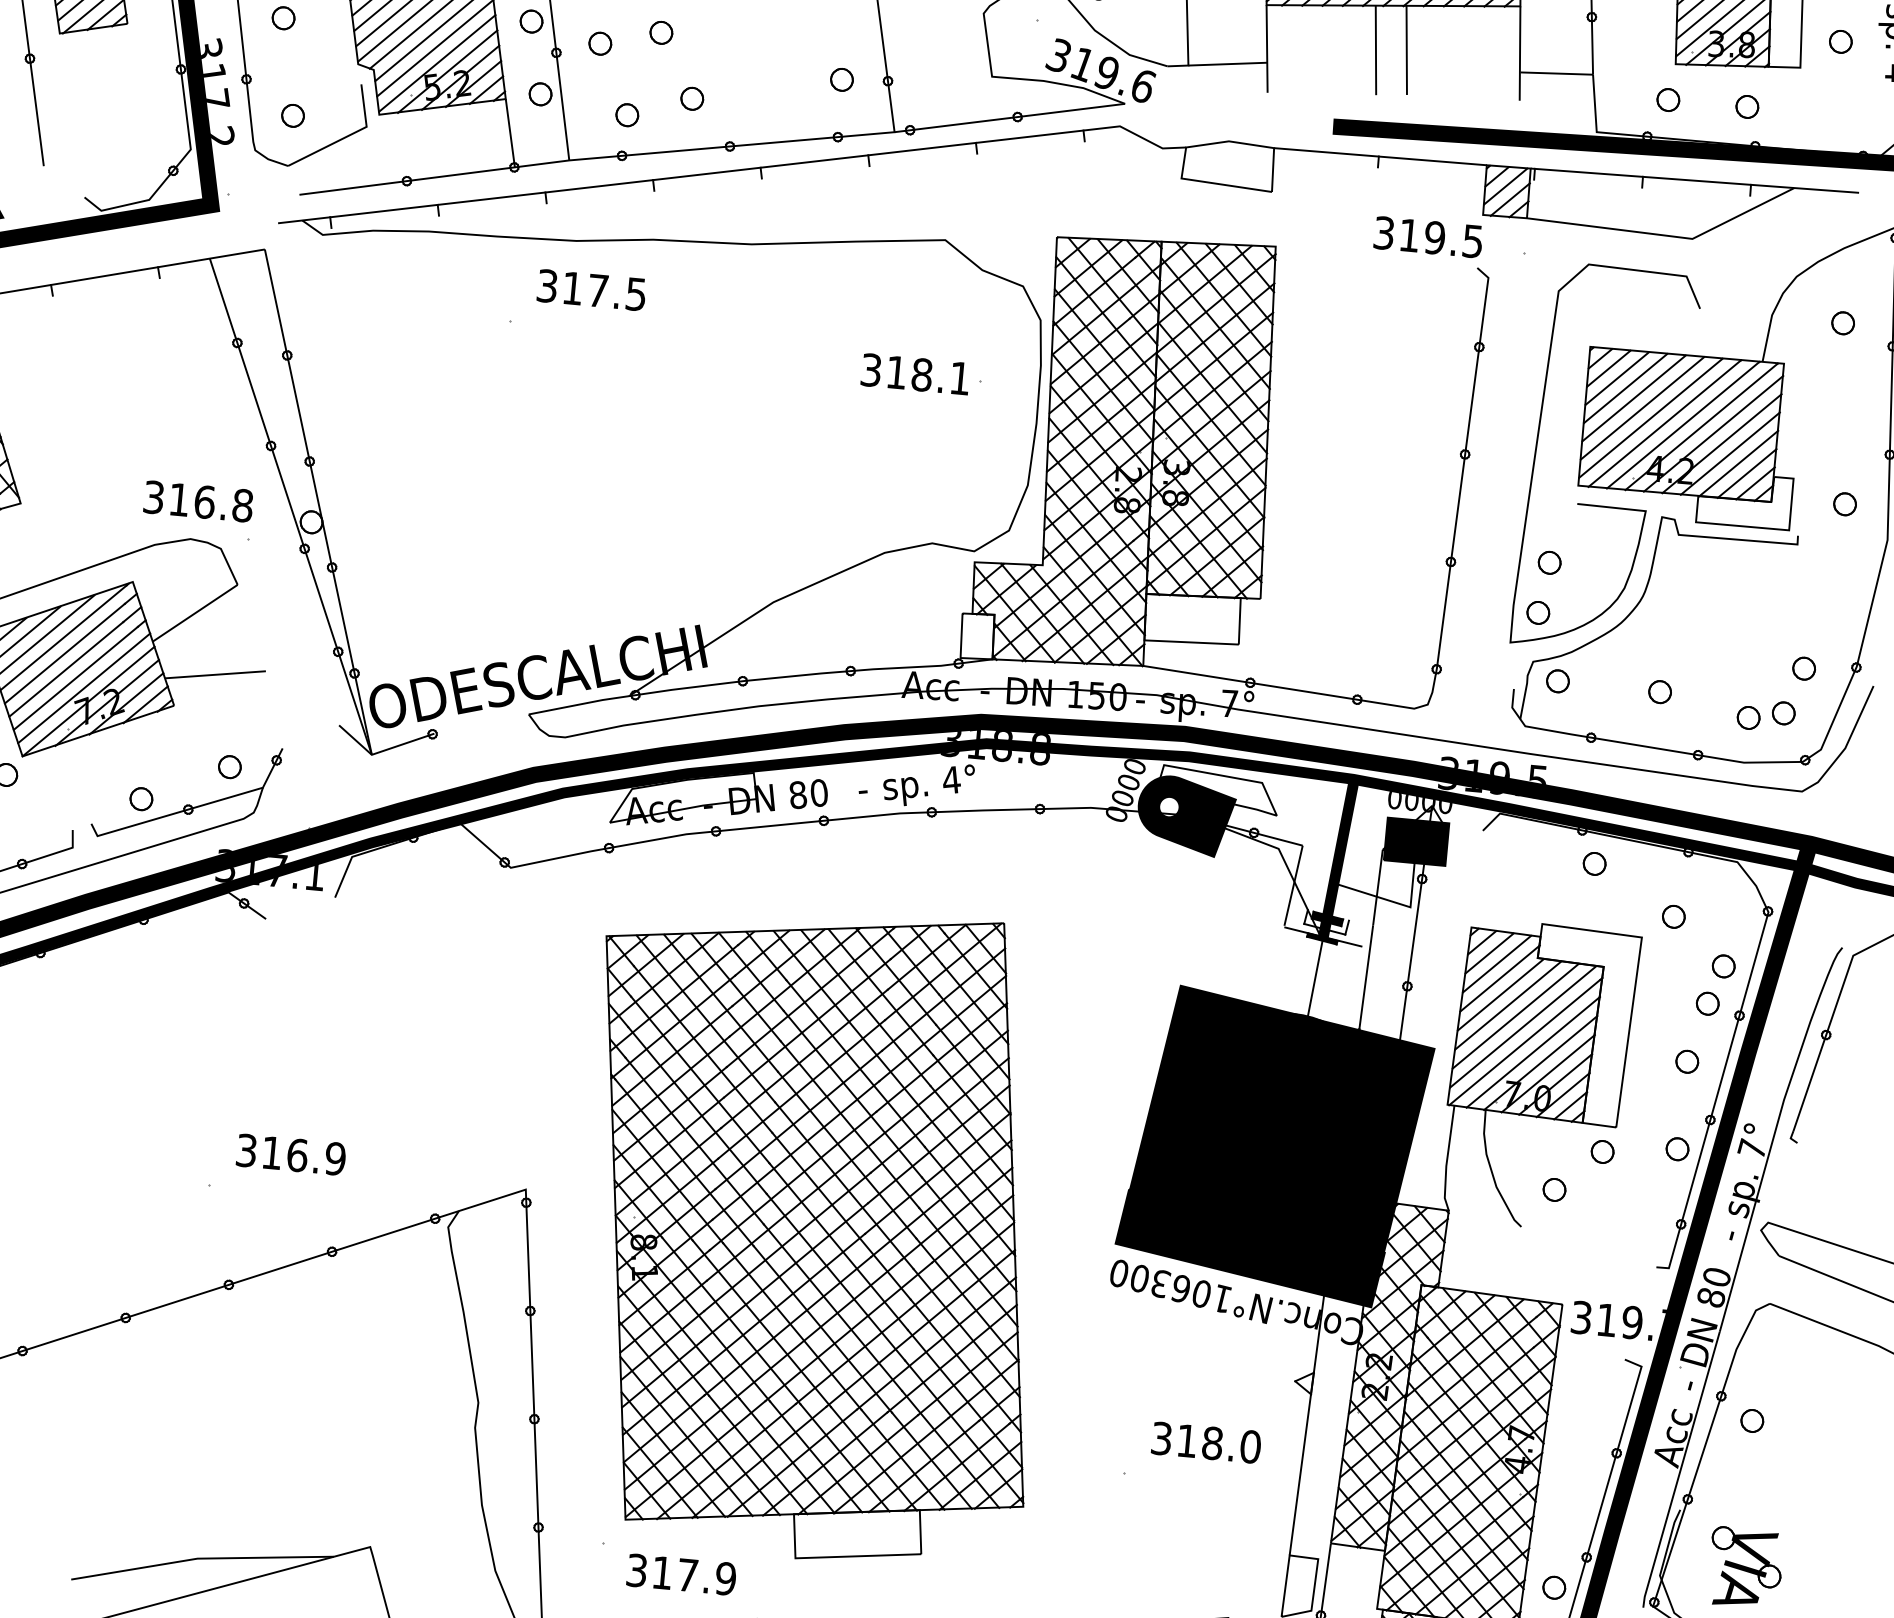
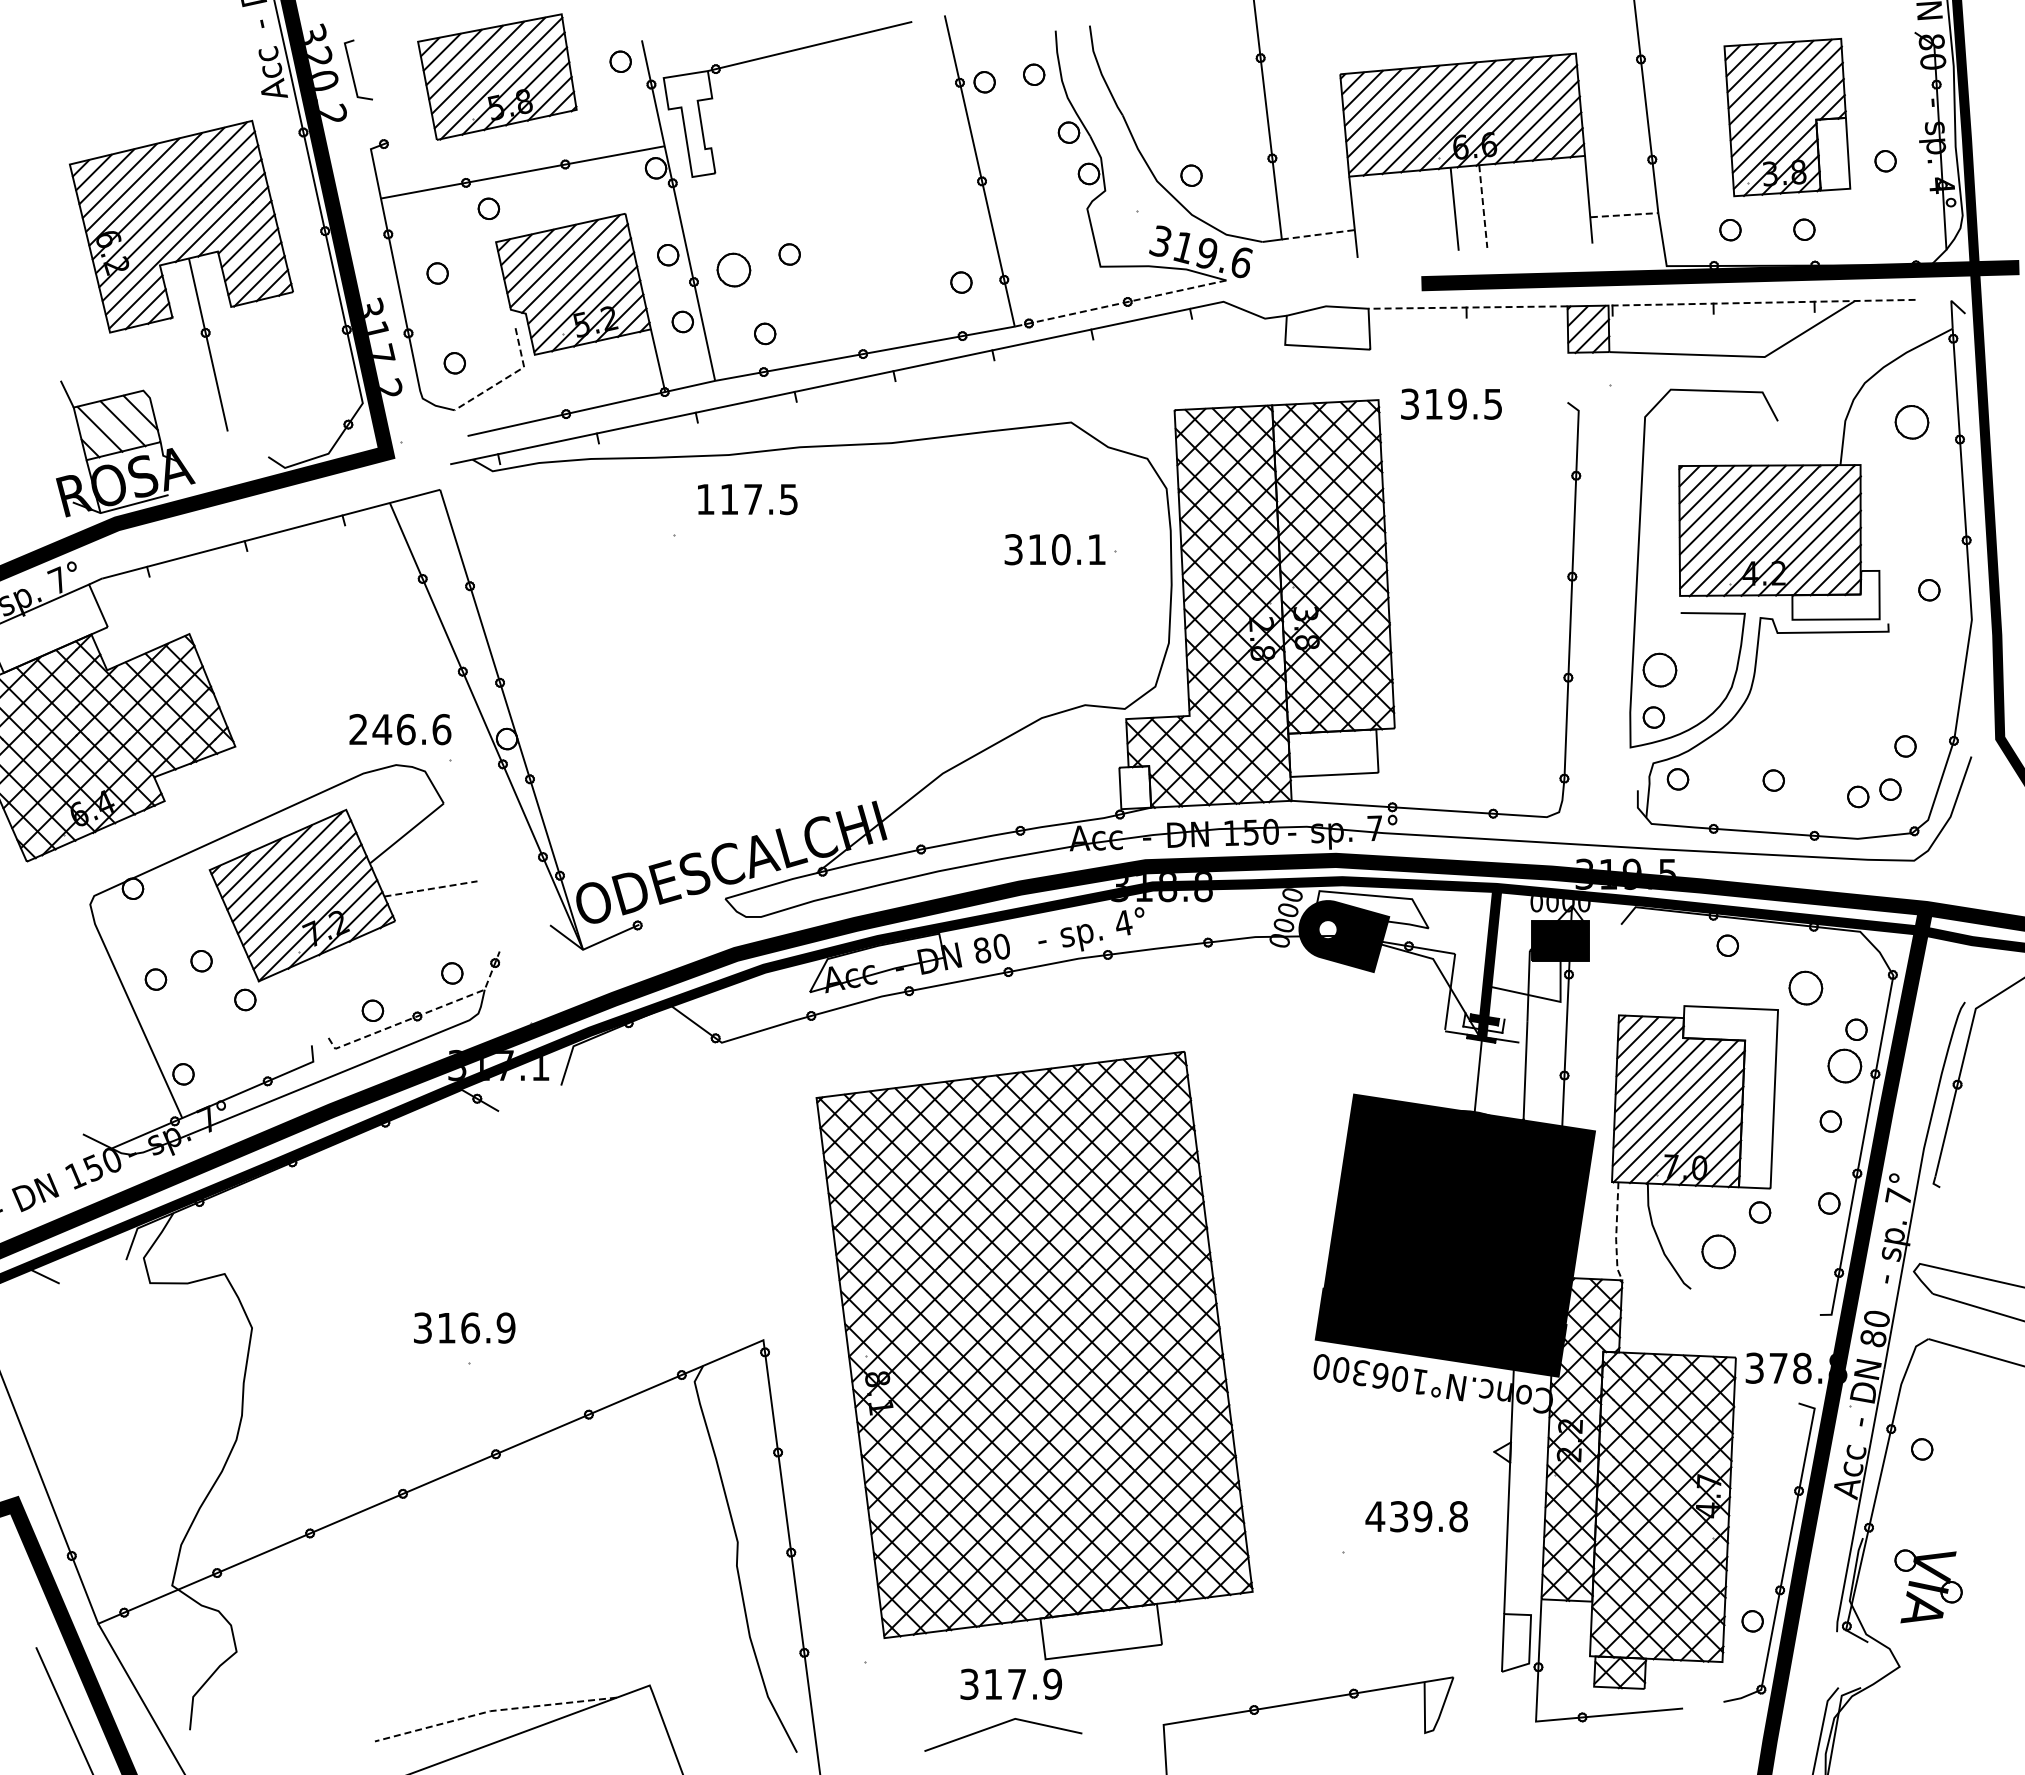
part: (599, 43) -> (733, 269), size x1.6
line: (1406, 50) -> (1483, 206), solid -> dashed
line: (1228, 63) -> (1318, 234), solid -> dashed
line: (1556, 73) -> (1624, 215), solid -> dashed
part: (691, 98) -> (823, 312), removed
line: (1009, 117) -> (1120, 303), solid -> dashed
line: (346, 137) -> (506, 378), solid -> dashed
line: (1380, 156) -> (1468, 307), solid -> dashed
line: (1695, 180) -> (1762, 302), solid -> dashed
text: (1428, 236) -> (1451, 403), moved
text: (547, 286) -> (705, 499), 317.5 -> 117.5
part: (1842, 323) -> (1911, 422), size x1.6
text: (922, 374) -> (1061, 549), 318.1 -> 310.1
text: (198, 501) -> (400, 729), 316.8 -> 246.6
part: (1550, 562) -> (1660, 669), size x1.6
line: (216, 674) -> (431, 888), solid -> dashed
line: (195, 807) -> (423, 1013), solid -> dashed
part: (1673, 916) -> (1805, 987), size x1.6
part: (1707, 1003) -> (1844, 1065), size x1.6
text: (291, 1154) -> (464, 1327), moved
line: (1447, 1160) -> (1616, 1233), solid -> dashed
part: (1554, 1189) -> (1718, 1251), size x1.6
text: (1638, 1323) -> (1808, 1368), 319.7 -> 378.8
text: (1205, 1442) -> (1416, 1516), 318.0 -> 439.8
line: (200, 1558) -> (493, 1710), solid -> dashed
text: (680, 1573) -> (1010, 1683), moved

